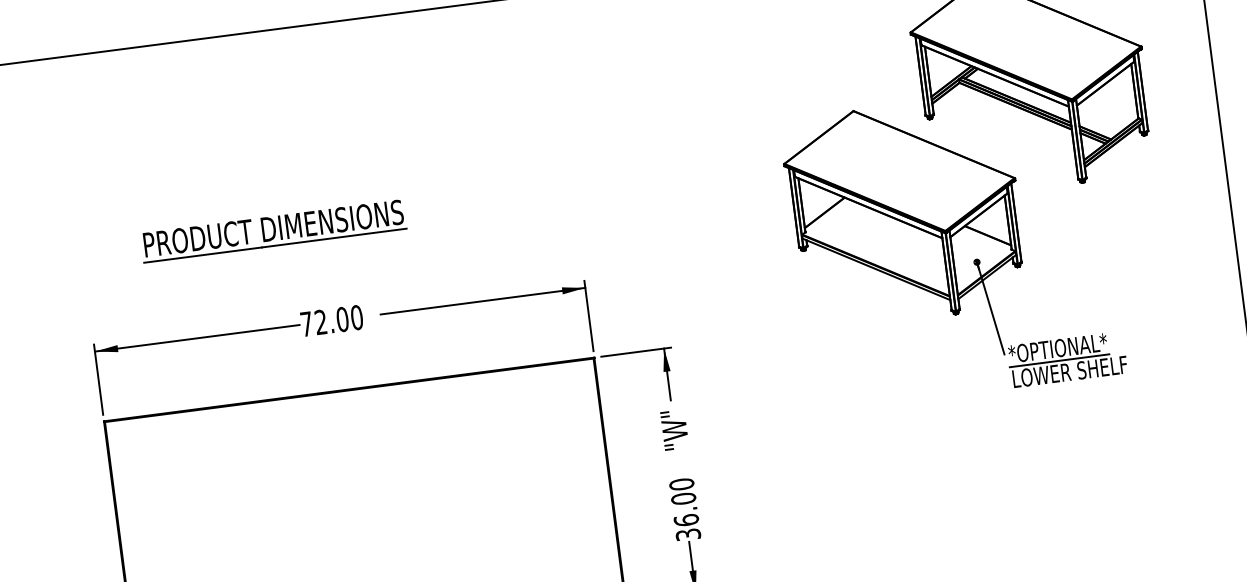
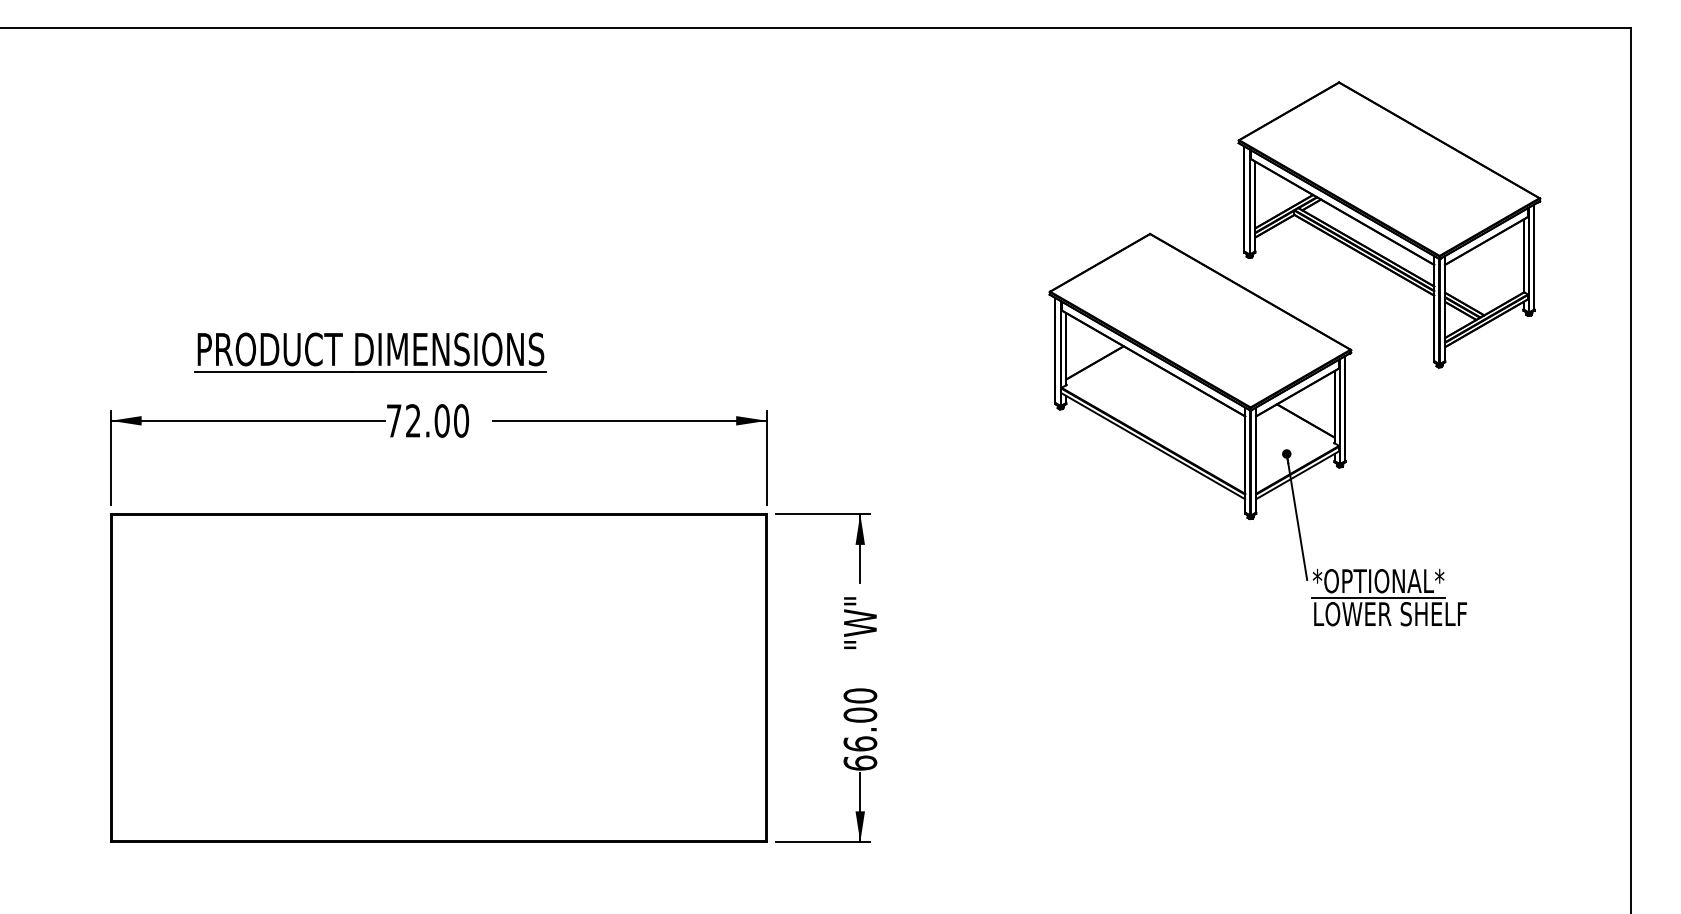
part: (273, 230) -> (370, 352), moved
text: (688, 534) -> (860, 762), 36.00 -> 66.00

